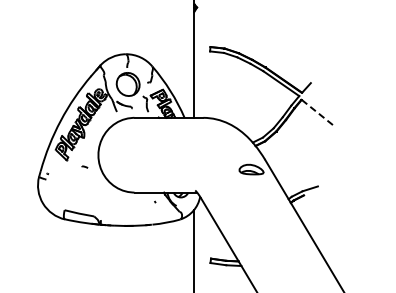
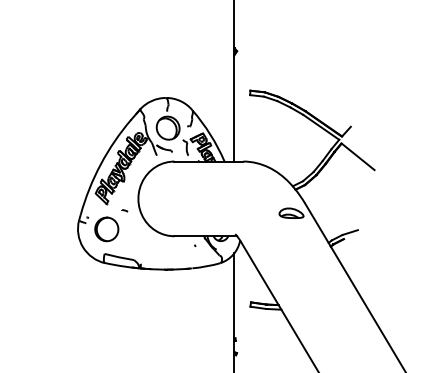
line: (318, 113) -> (358, 157), dashed -> solid
part: (66, 185) -> (106, 229), added

